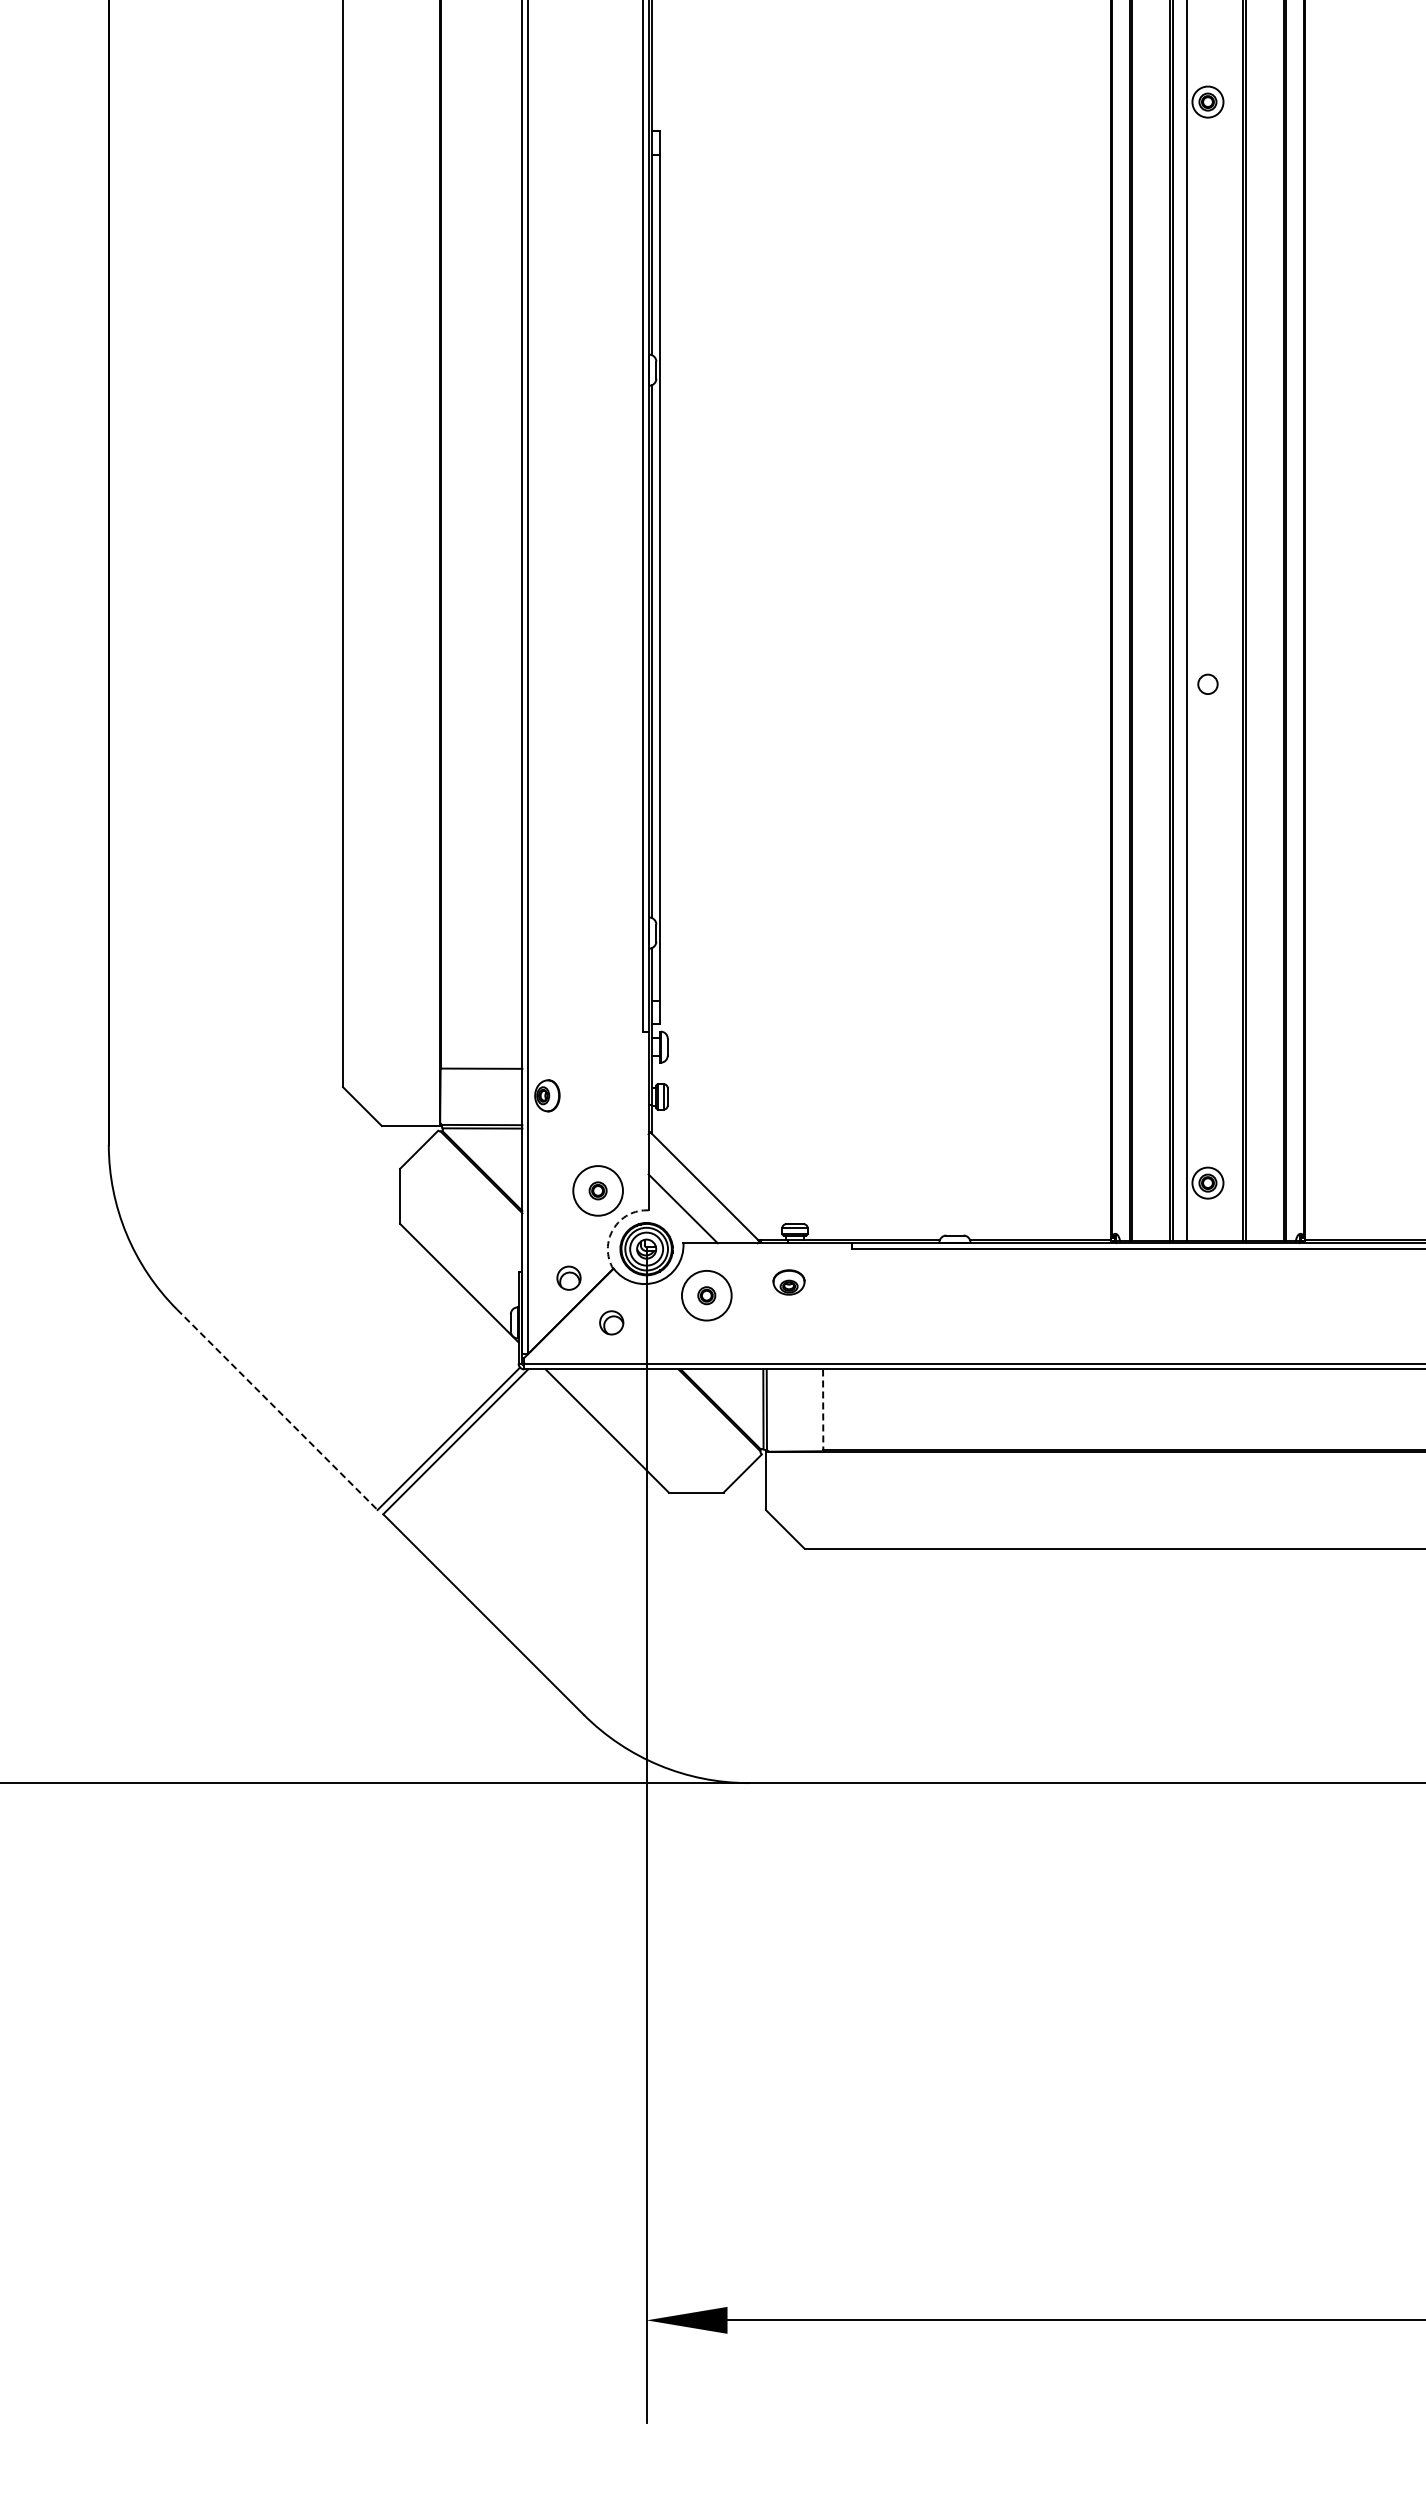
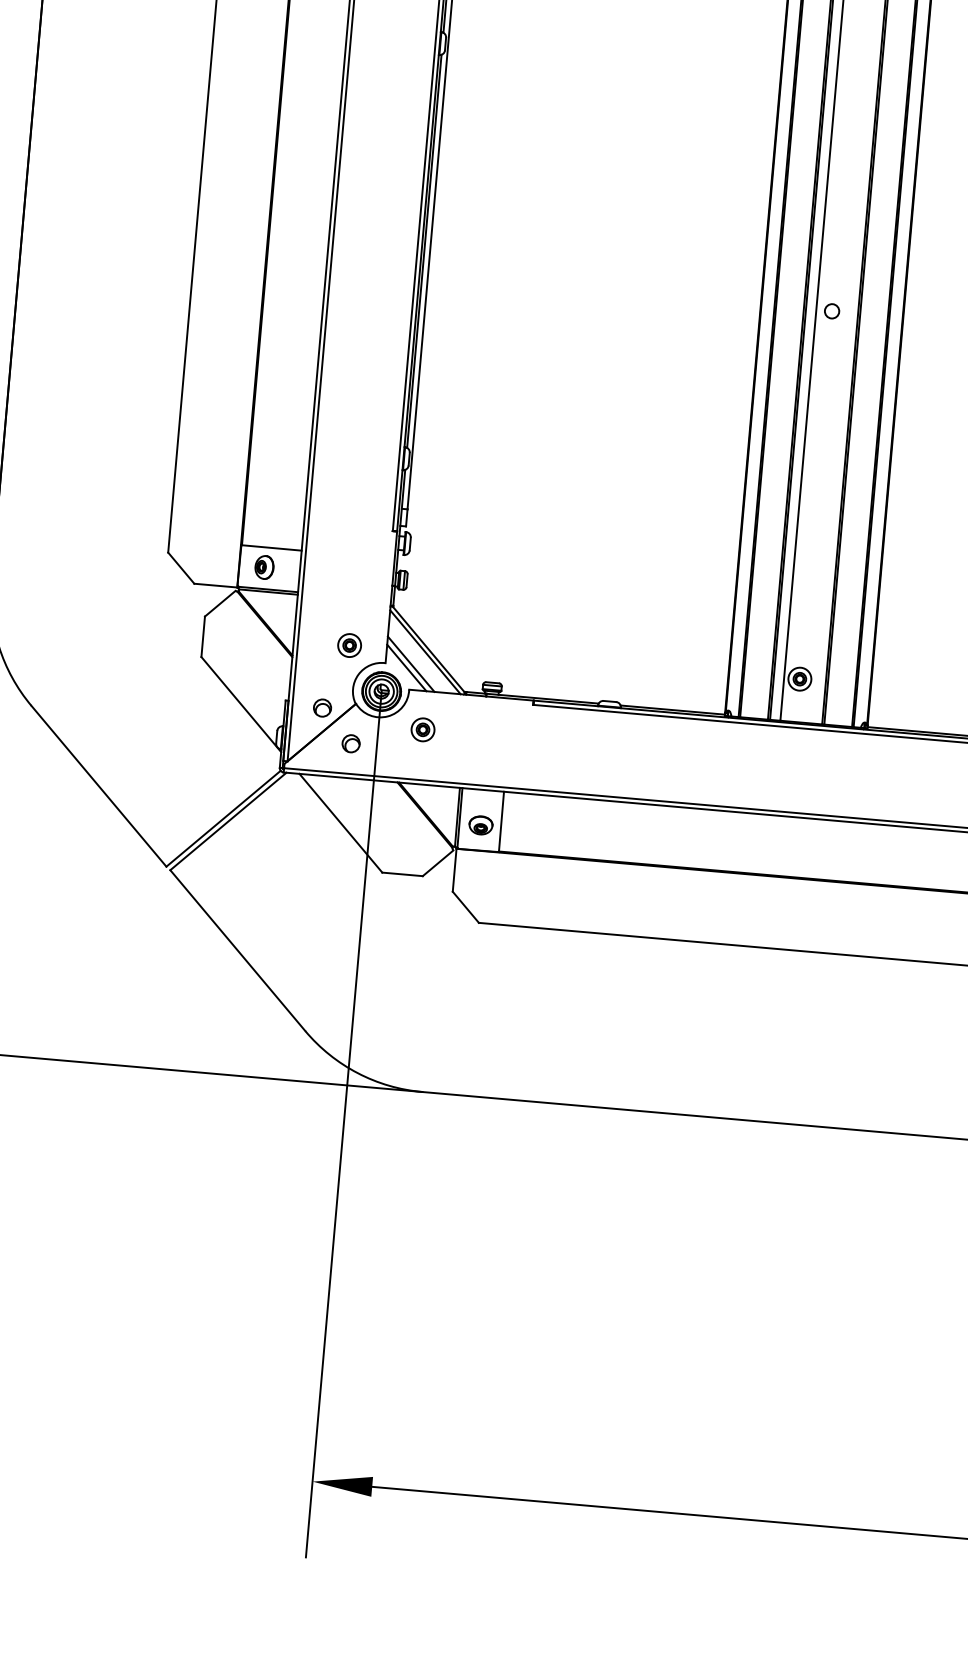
part: (547, 1095) -> (264, 567), moved
circle: (597, 1190) -> (349, 645), size x0.62
line: (700, 1190) -> (425, 651), added
line: (677, 1214) -> (406, 668), added
arc: (613, 1229) -> (358, 675), dashed -> solid
part: (788, 1282) -> (480, 825), moved
circle: (706, 1295) -> (422, 729), size x0.62
line: (277, 1409) -> (99, 786), dashed -> solid
line: (823, 1410) -> (501, 822), dashed -> solid

